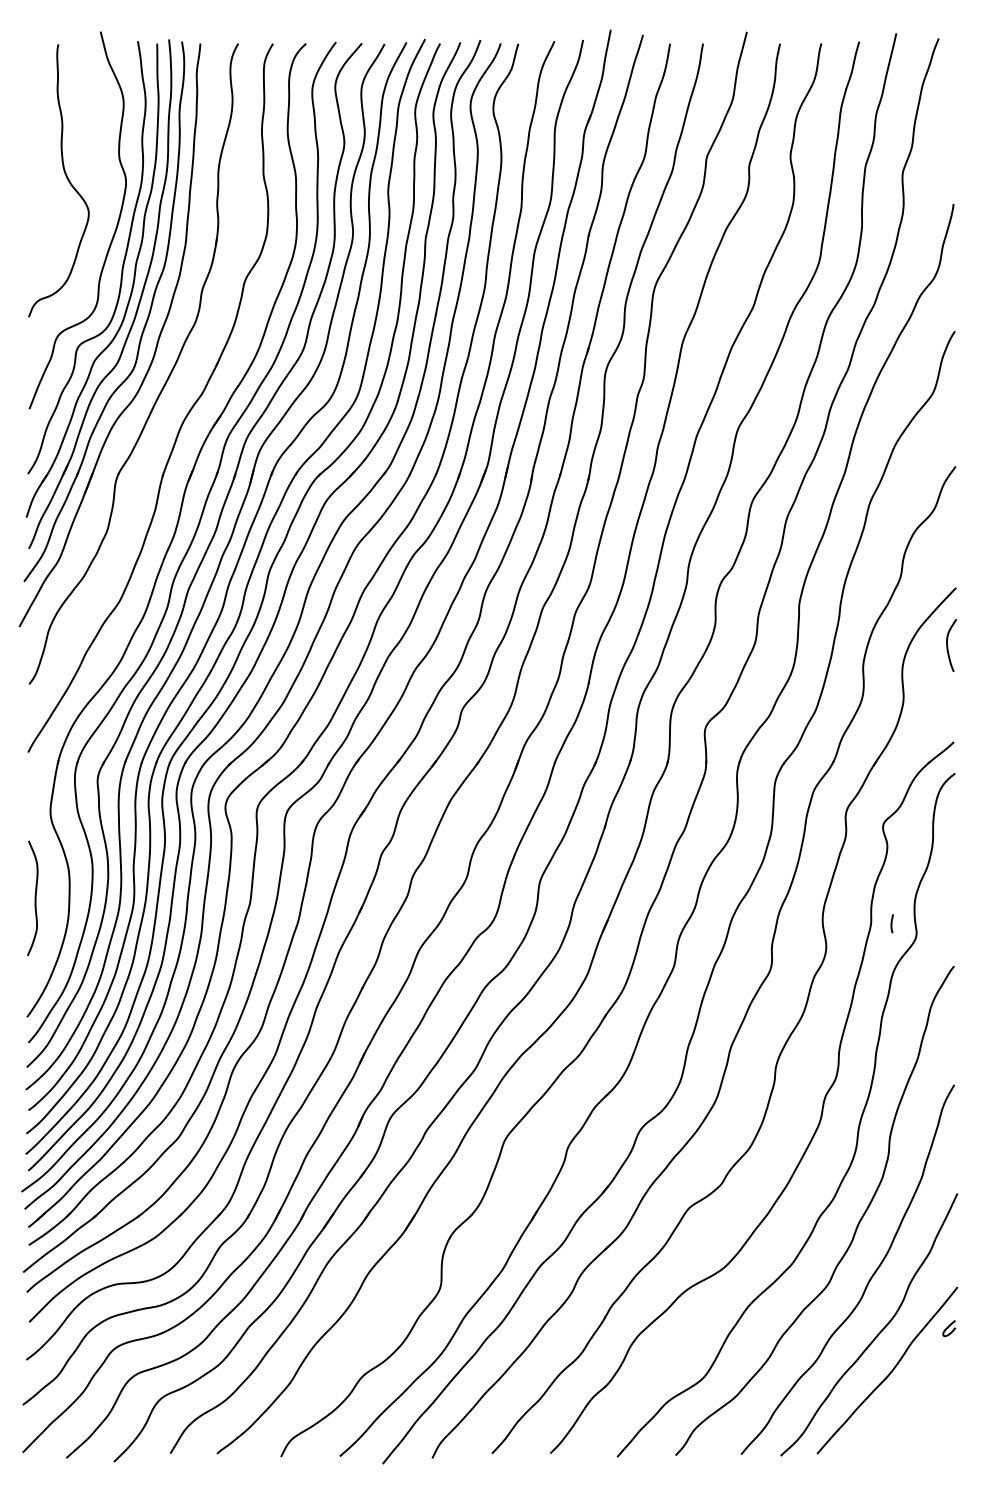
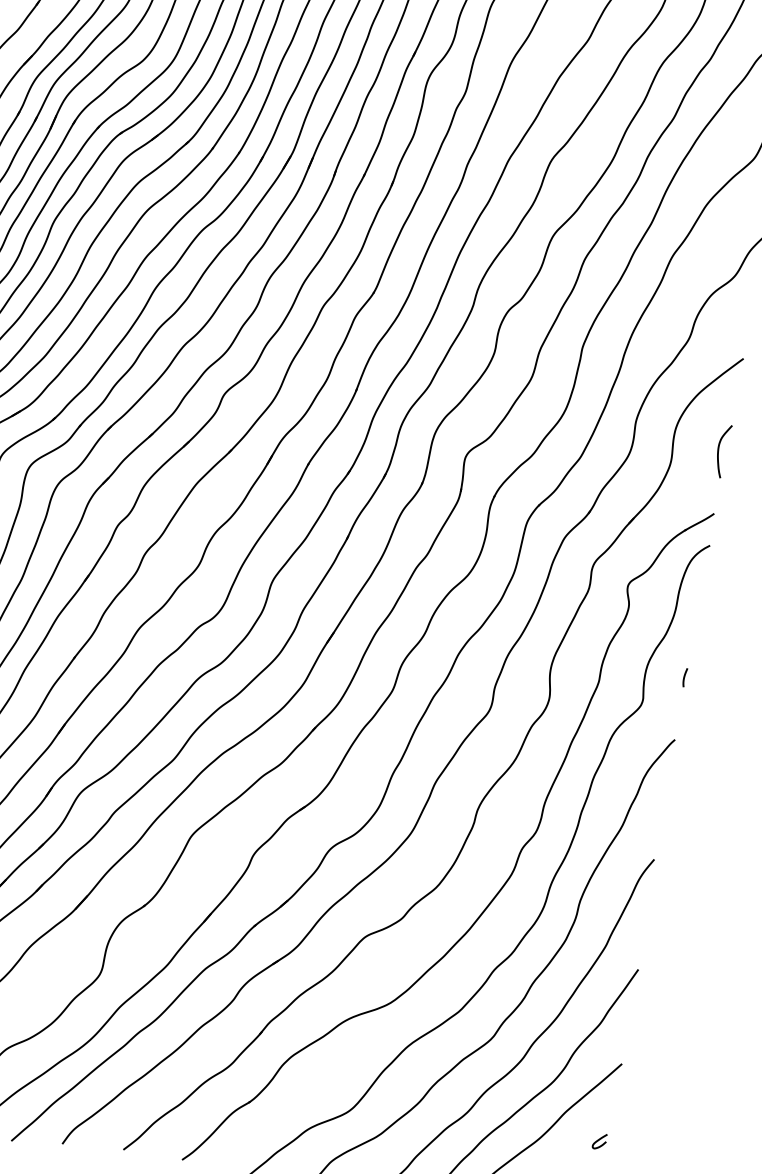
curve: (948, 646) -> (719, 451), moved
line: (891, 923) -> (684, 677), moved
curve: (949, 1327) -> (600, 1140), moved

